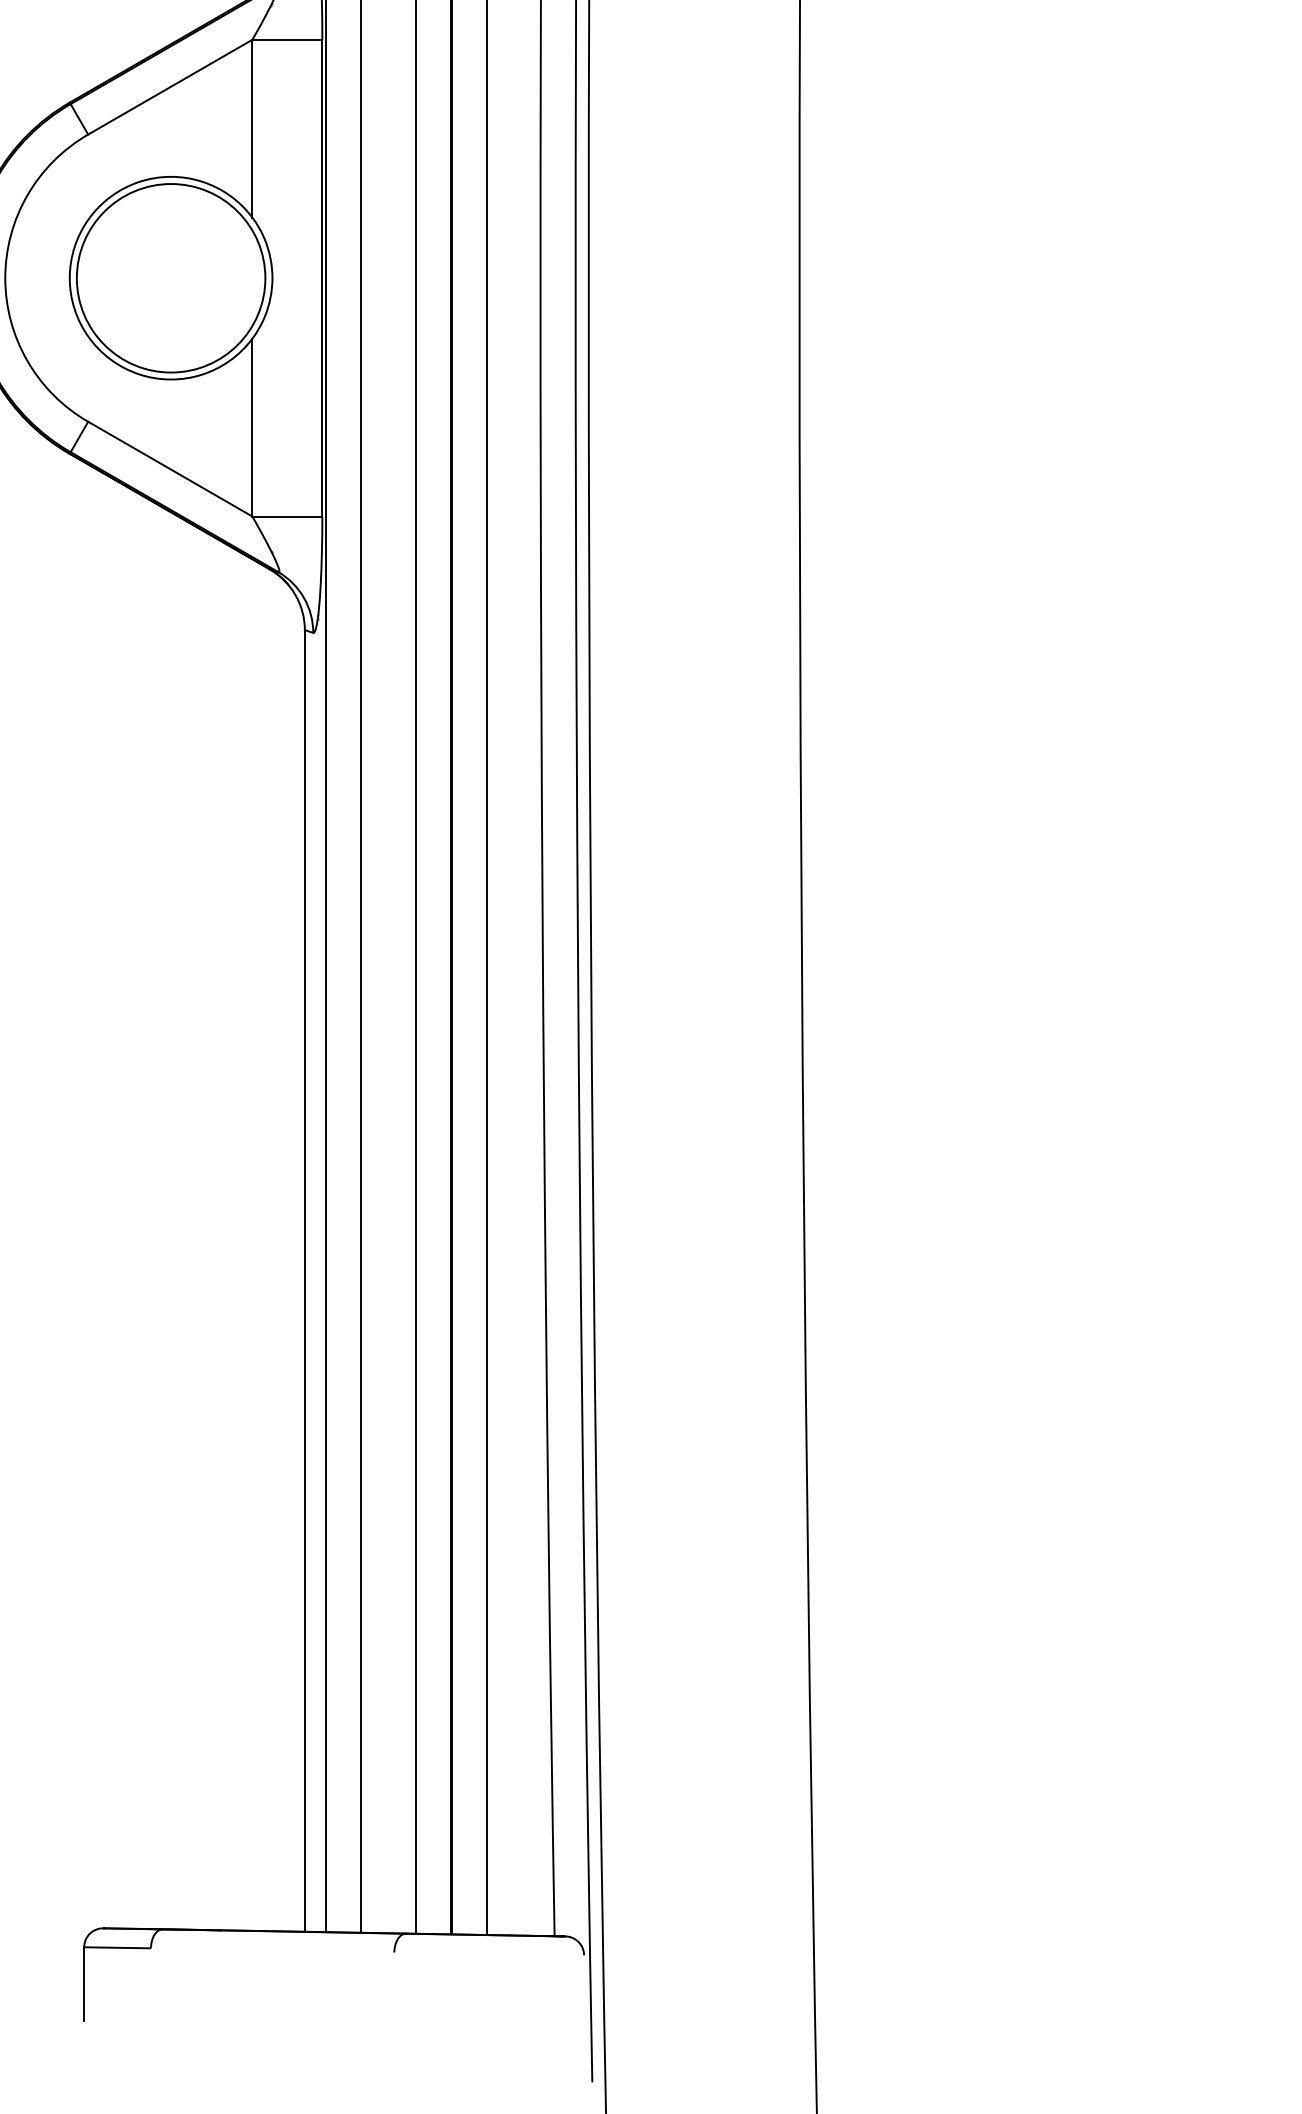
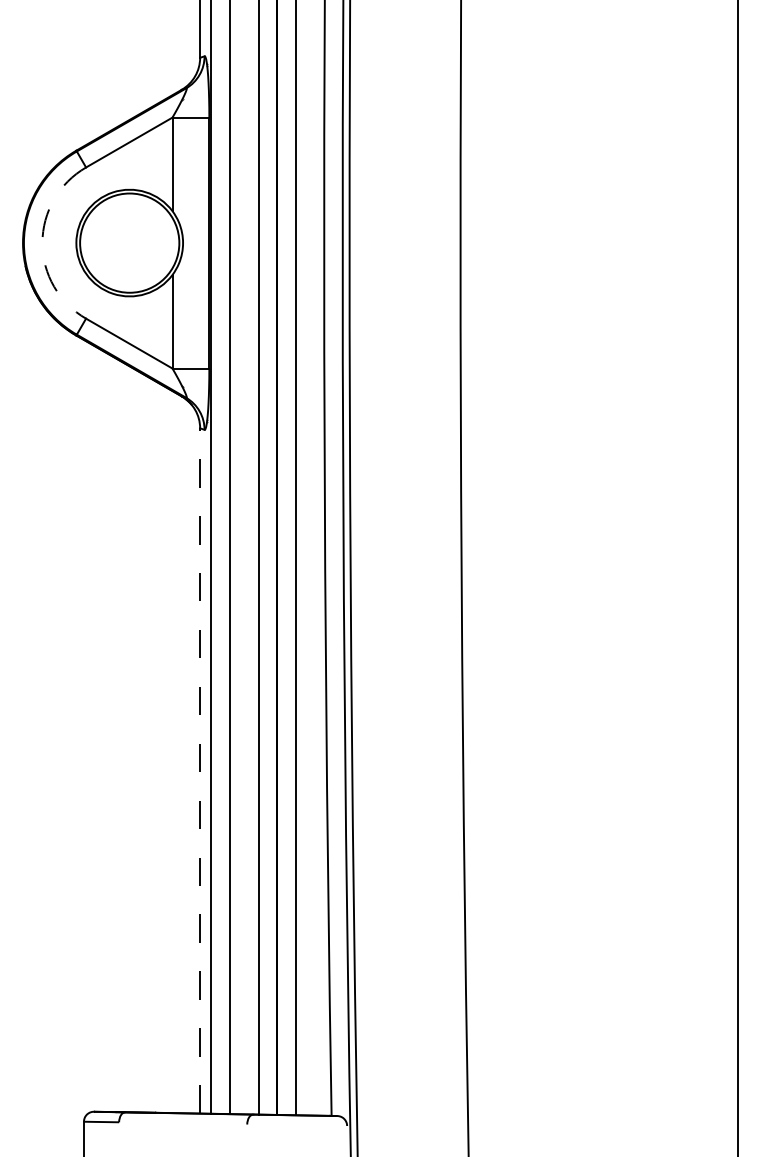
arc: (5, 278) -> (42, 243), solid -> dashed
line: (305, 1280) -> (200, 770), solid -> dashed

